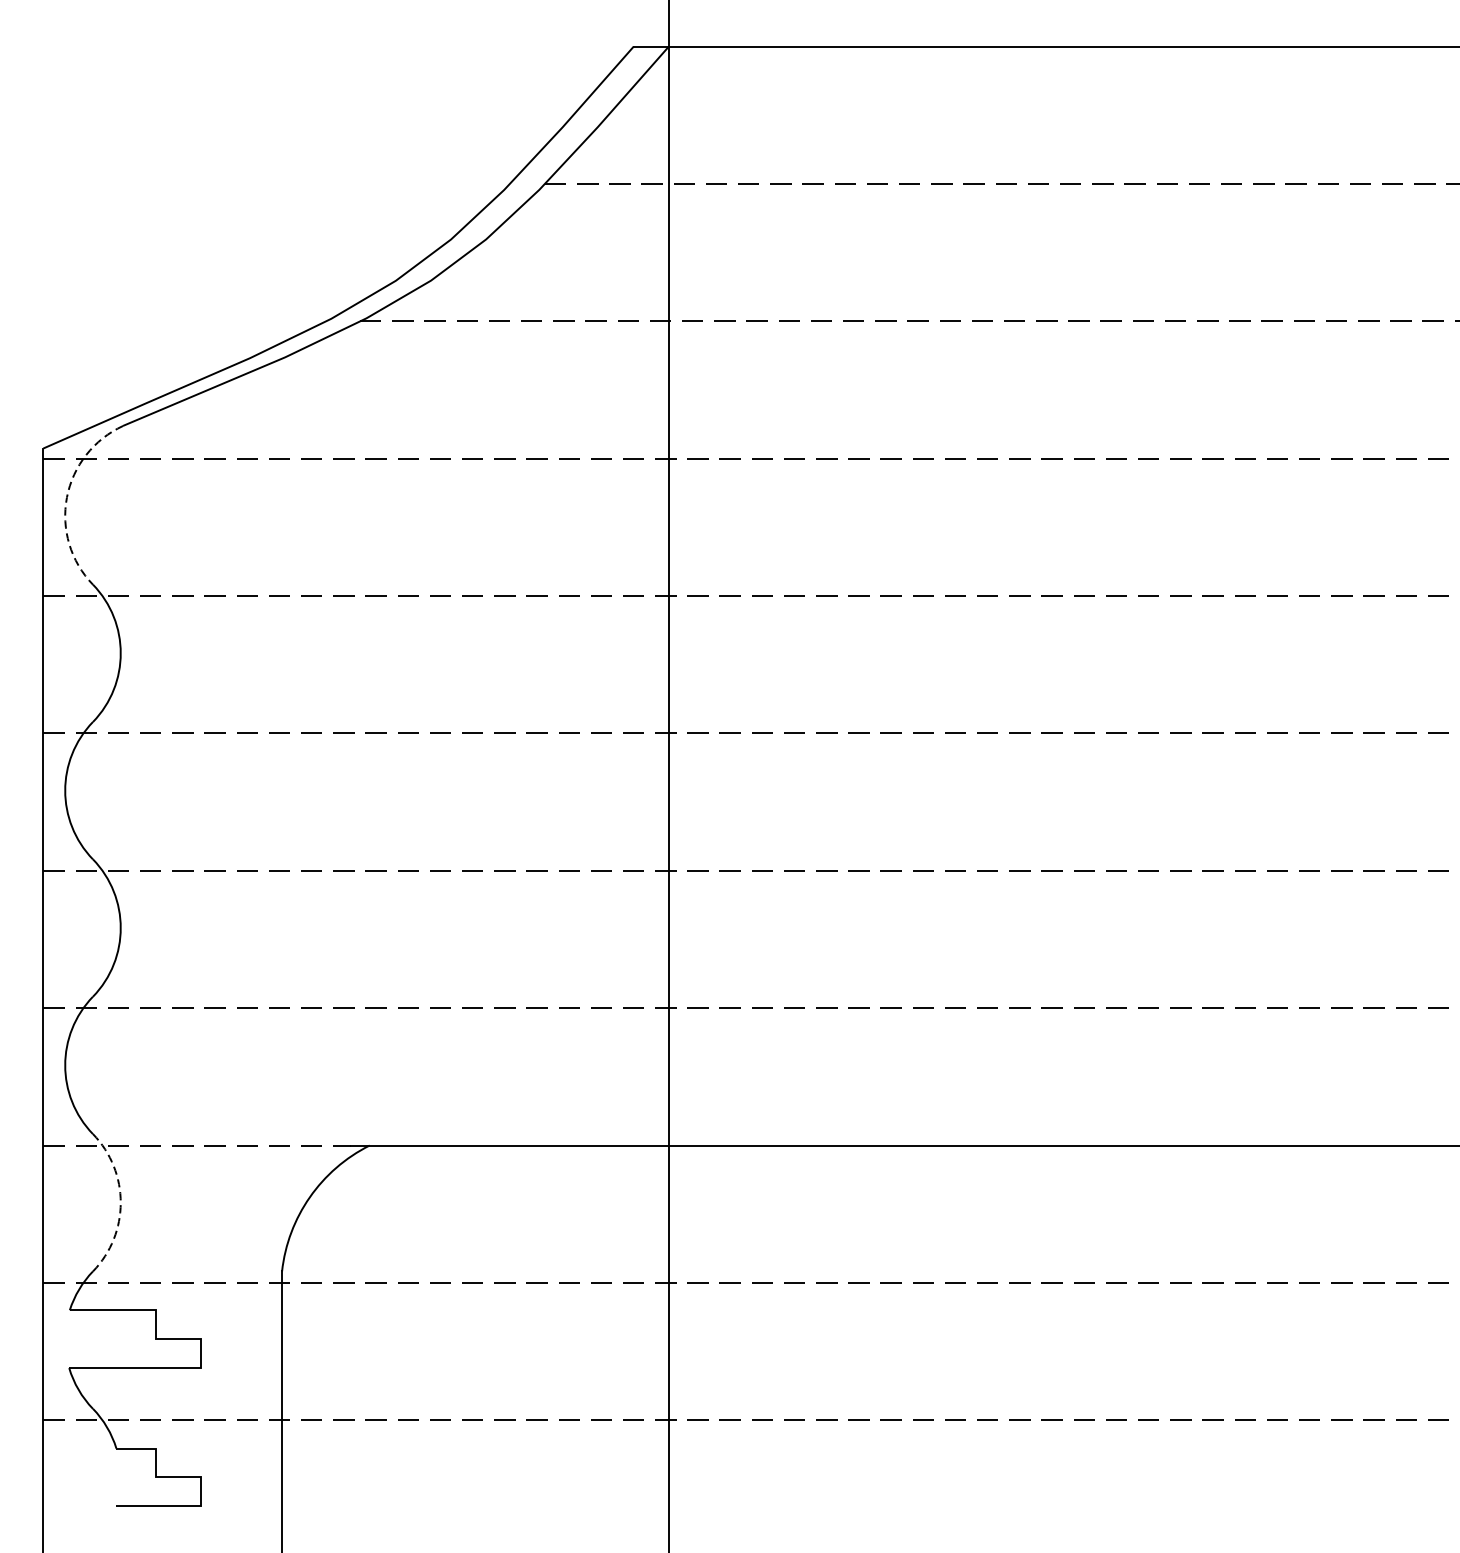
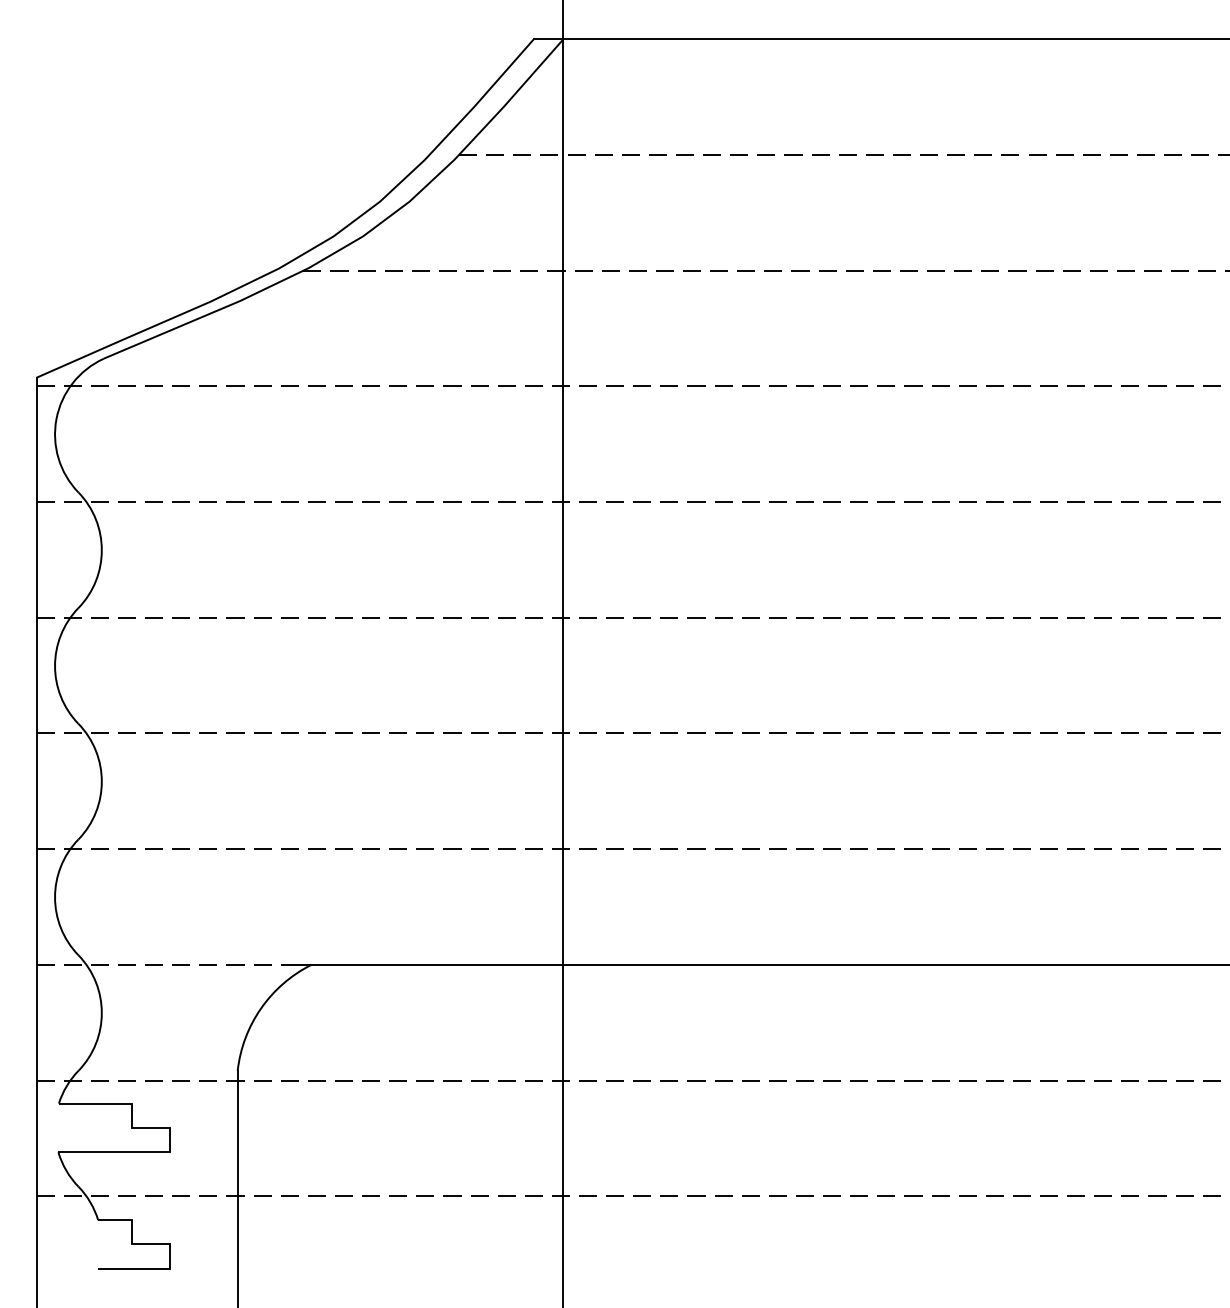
arc: (66, 498) -> (56, 419), dashed -> solid
arc: (120, 1203) -> (101, 1013), dashed -> solid

